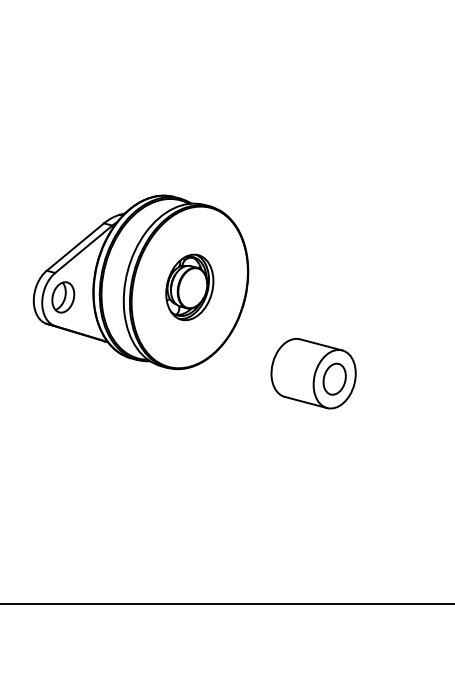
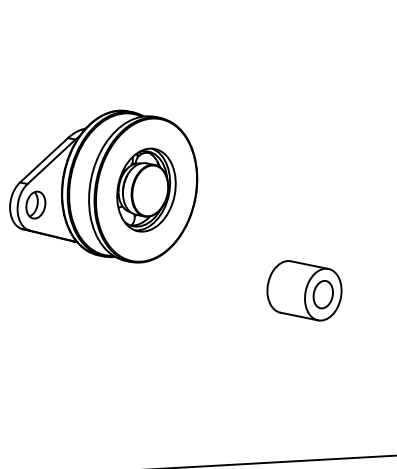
part: (189, 287) -> (146, 190), size x1.43
part: (313, 373) -> (304, 290), moved

